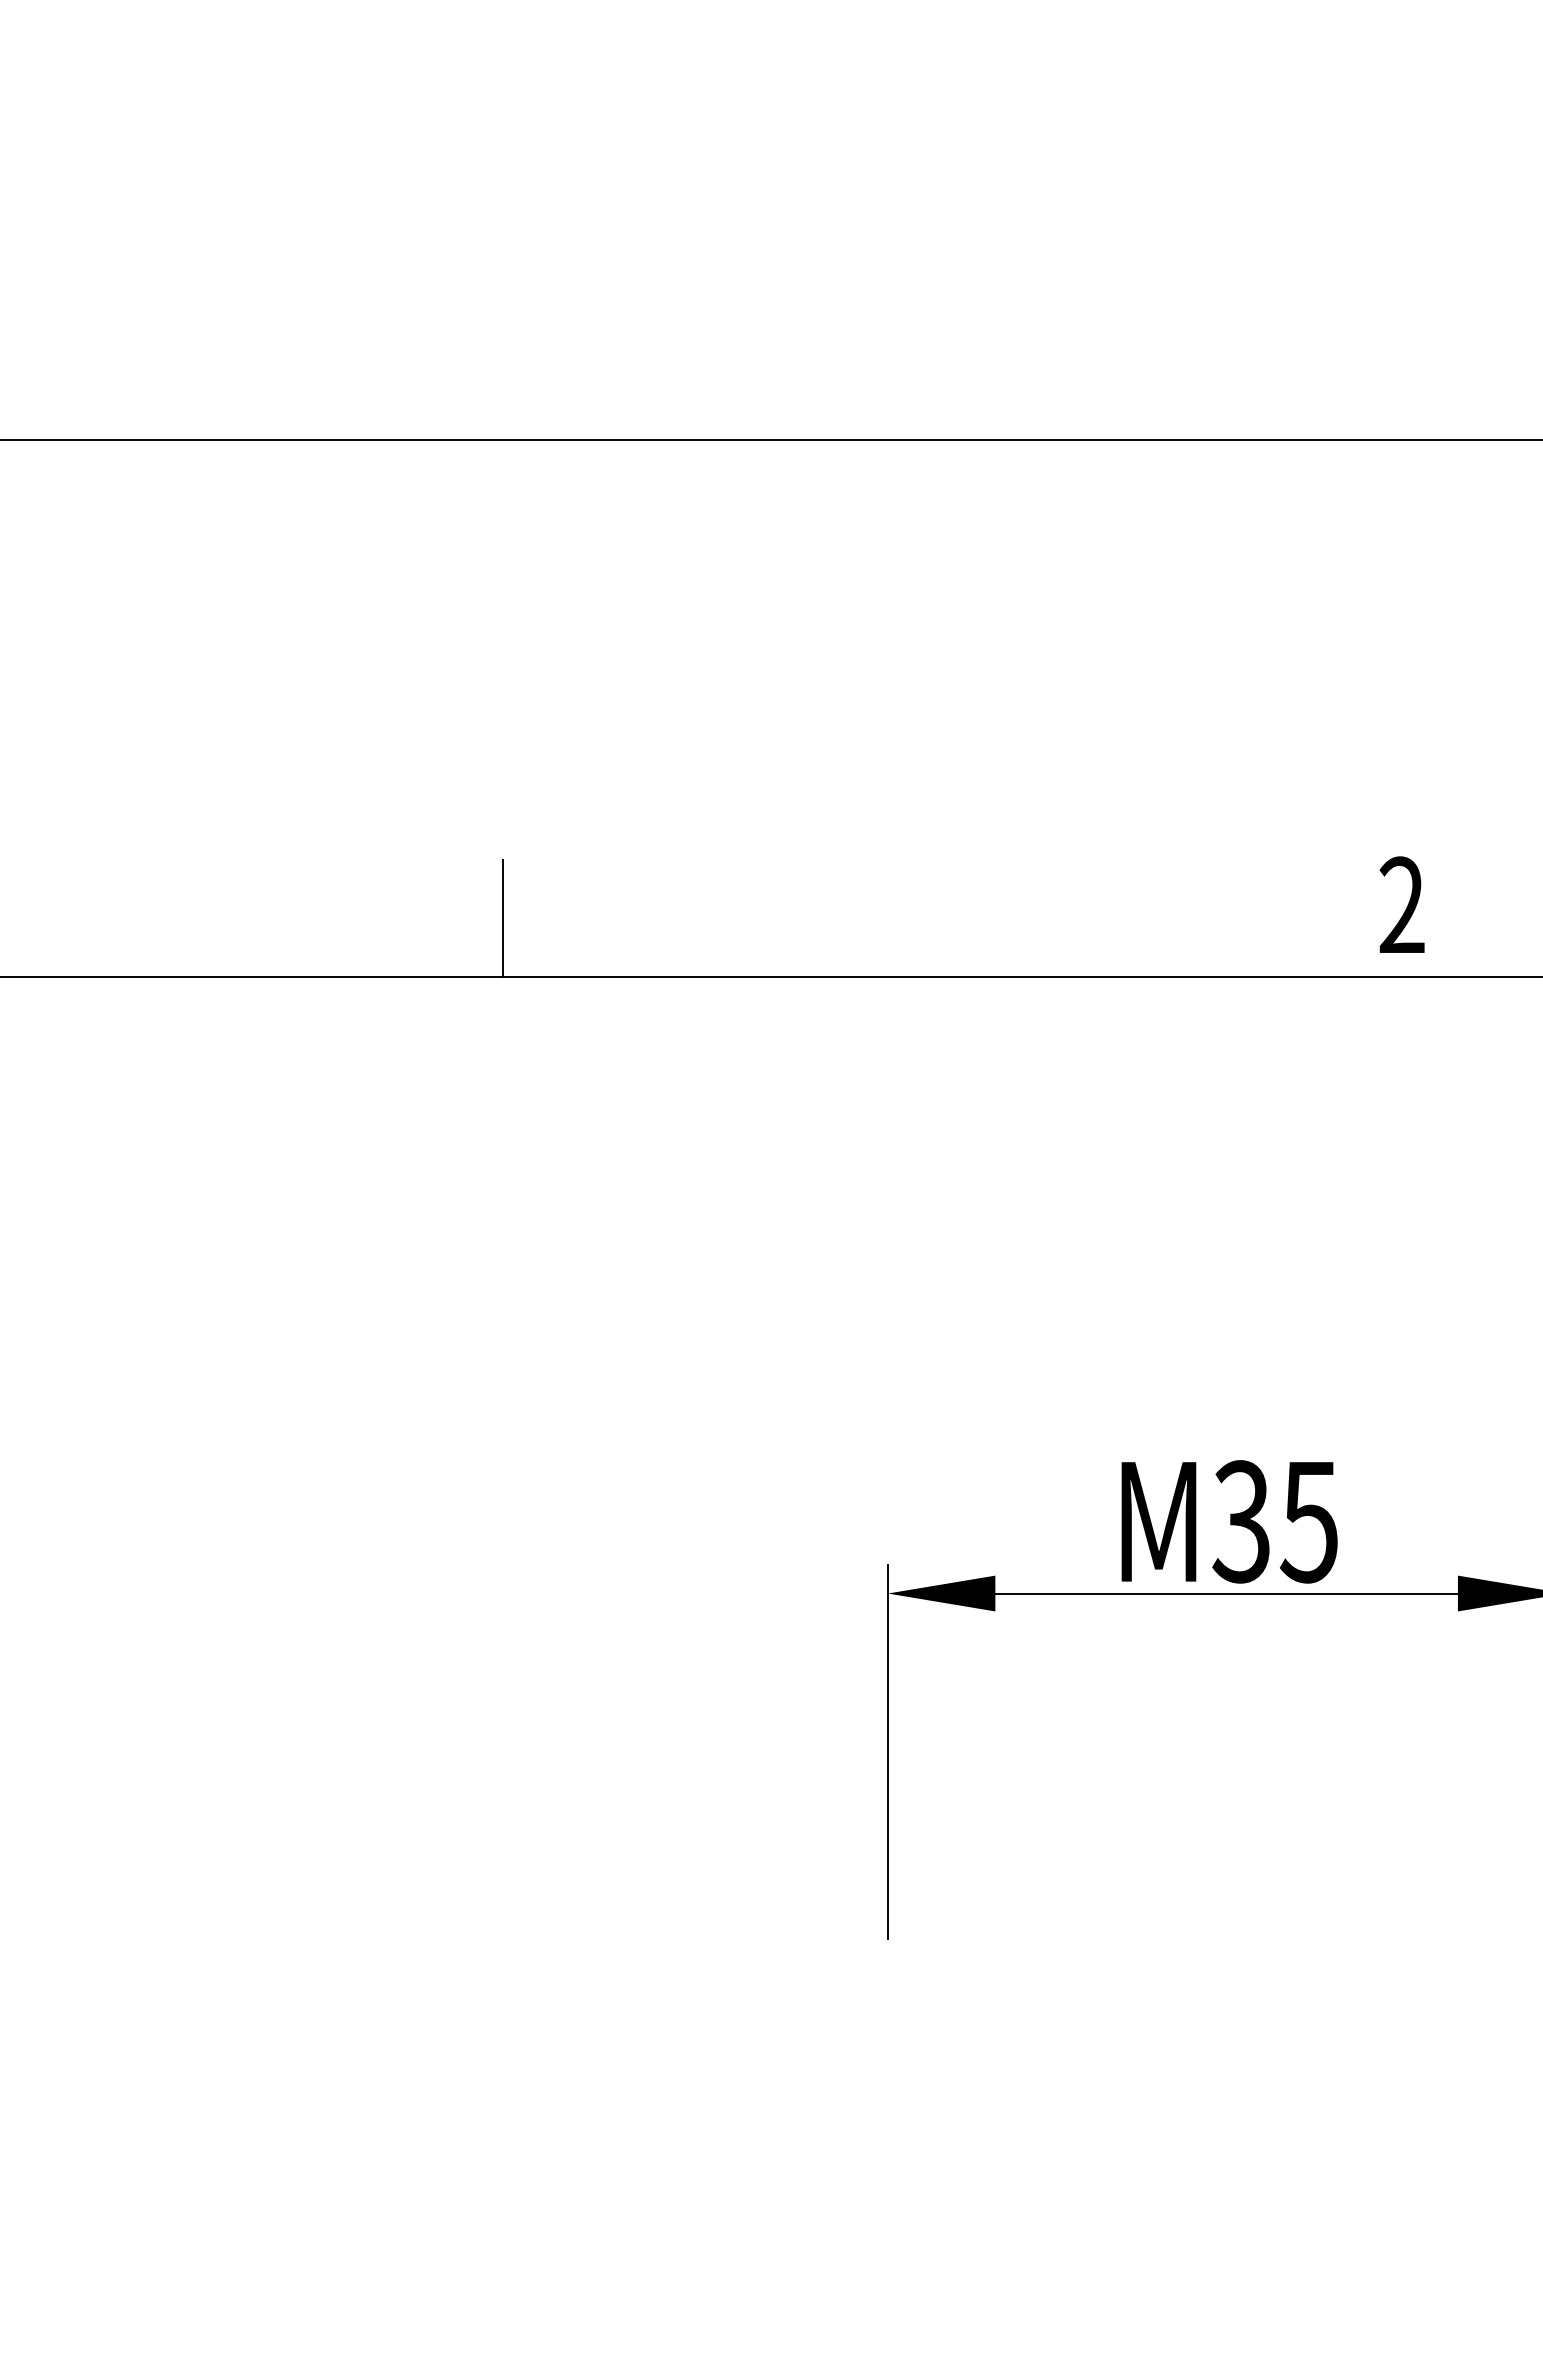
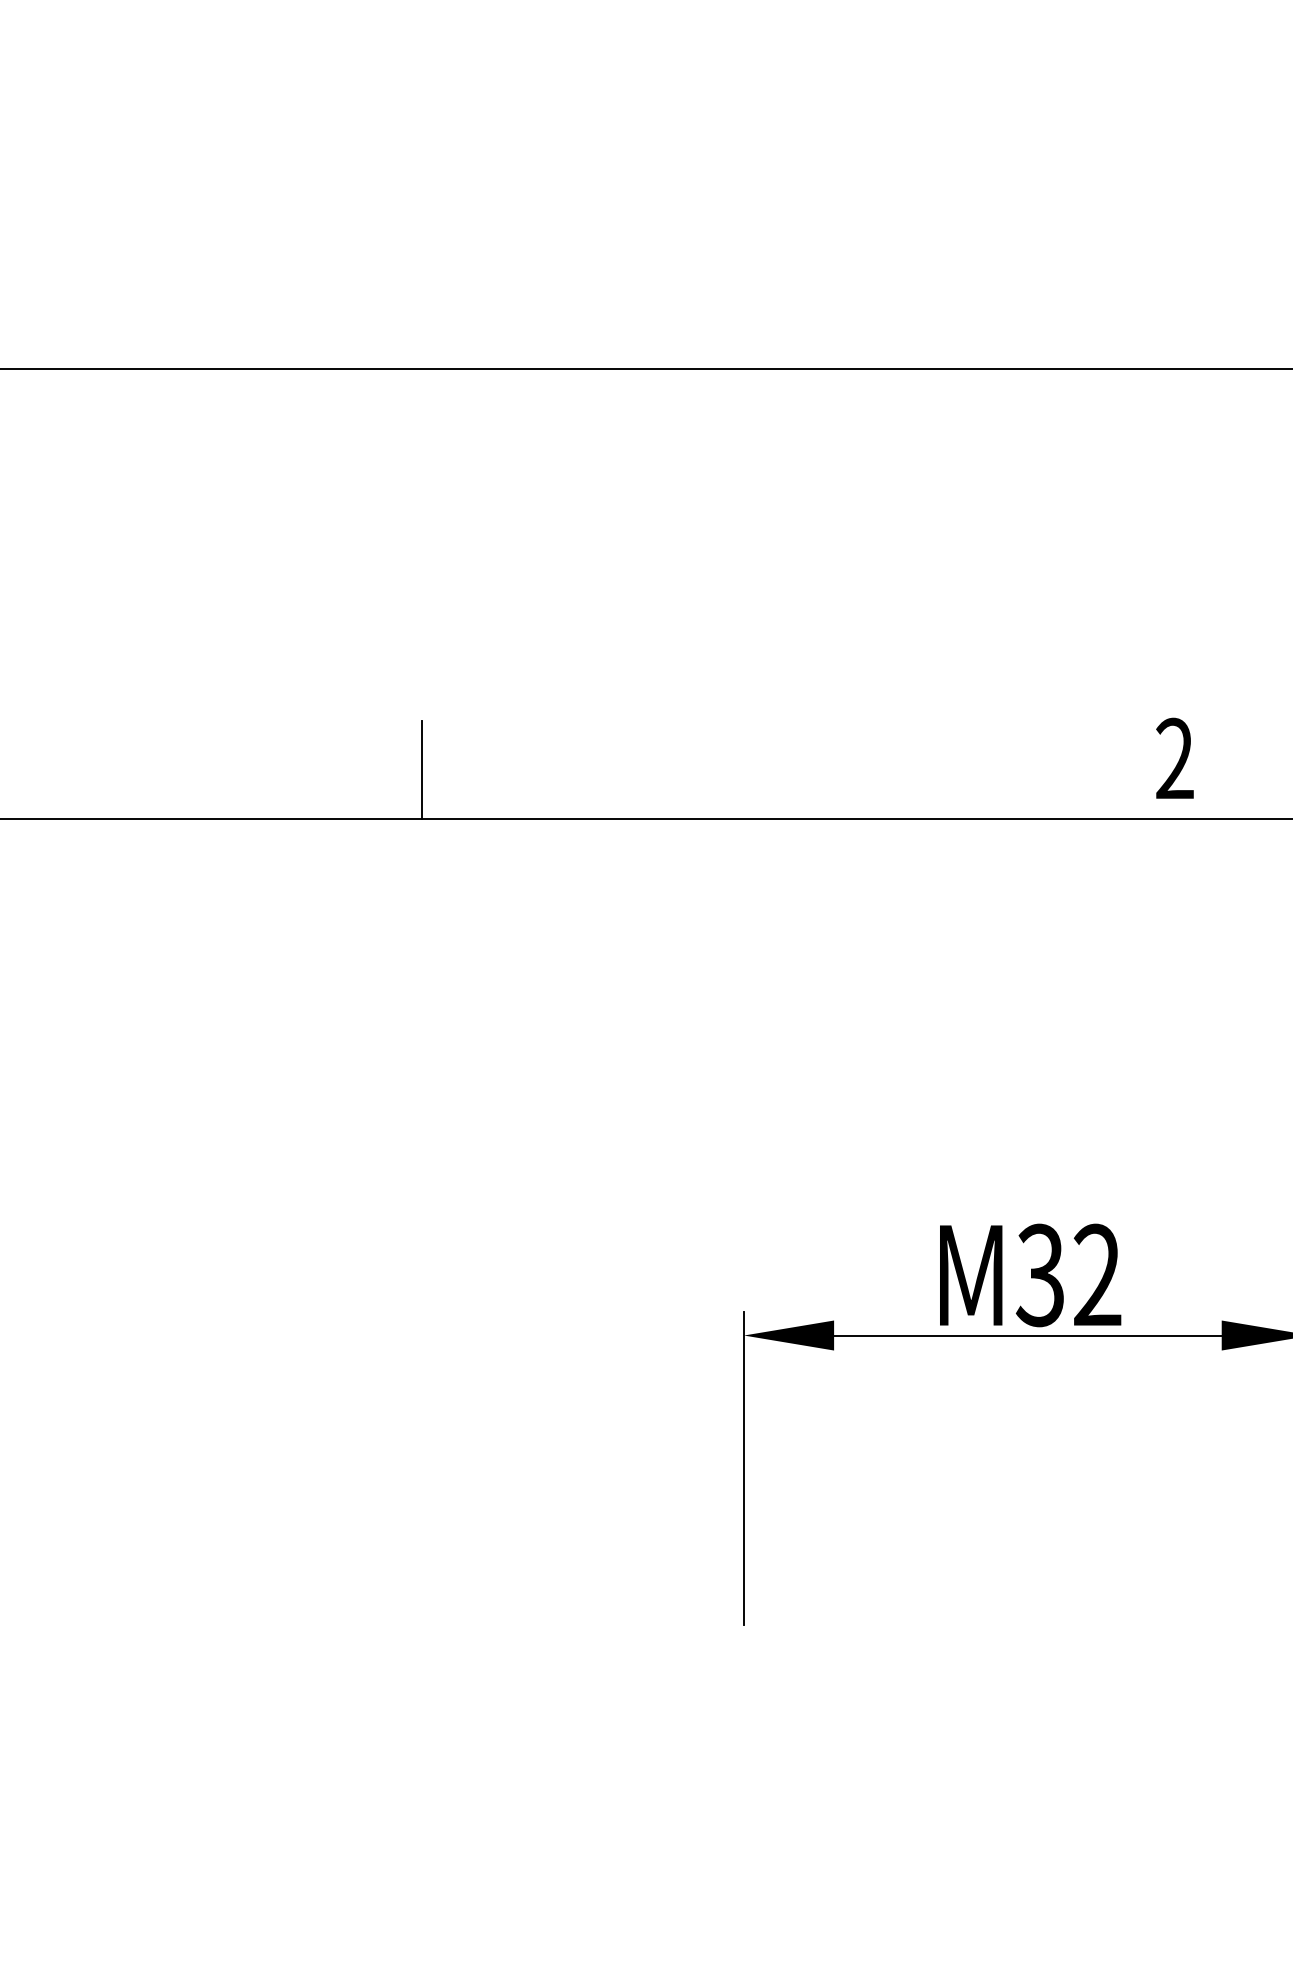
text: (1308, 1521) -> (1096, 1275), M35 -> M32

